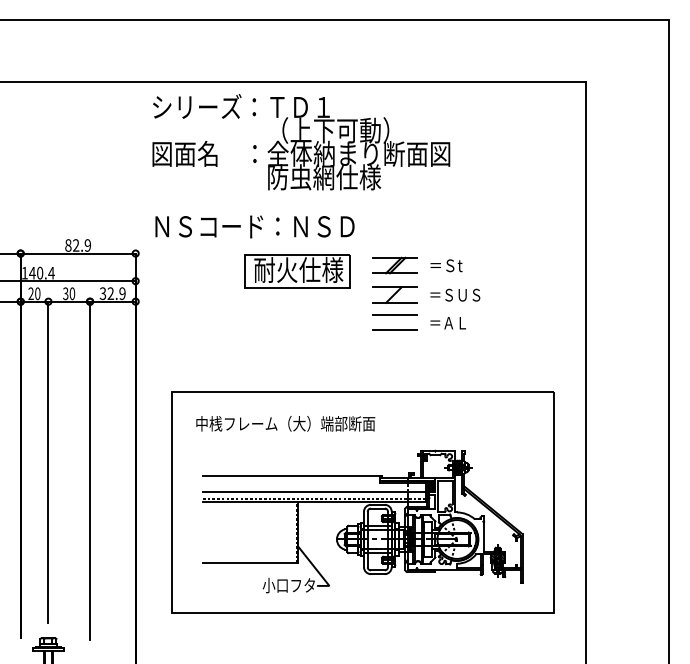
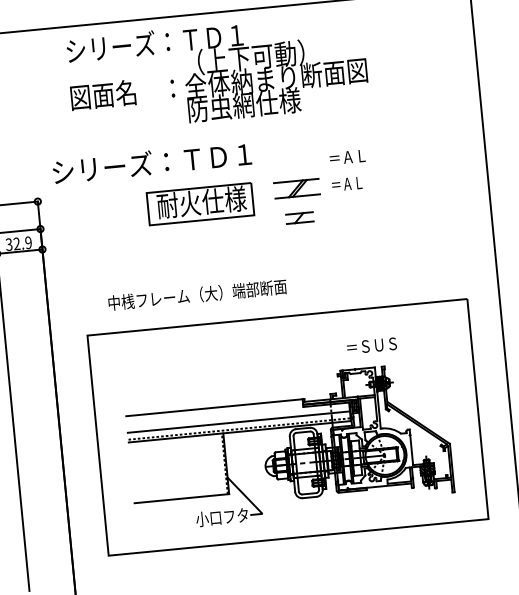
text: (301, 142) -> (218, 72), moved
text: (253, 225) -> (152, 162), ＮＳコード：ＮＳＤ -> シリーズ：ＴＤ１
text: (446, 265) -> (348, 183), ＝Ｓt -> ＝ＡＬ
part: (394, 294) -> (299, 217), size x0.6
text: (455, 294) -> (371, 345), moved
line: (394, 314) -> (301, 237), removed
text: (447, 323) -> (346, 157), moved
line: (394, 330) -> (302, 253), removed
text: (285, 423) -> (197, 294), moved

